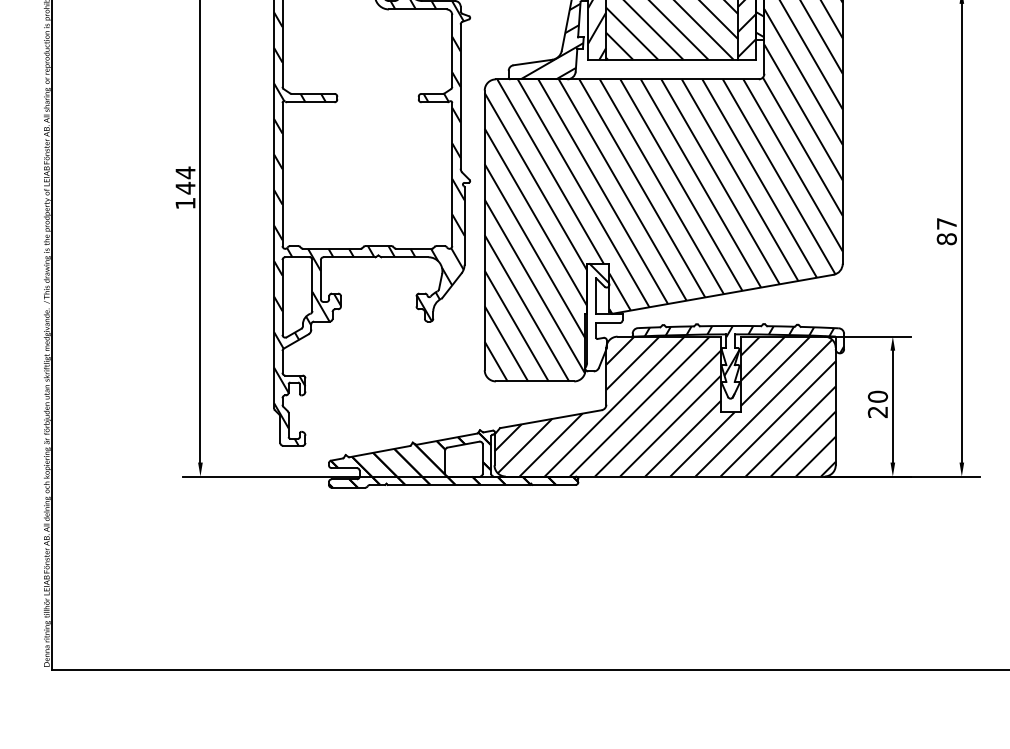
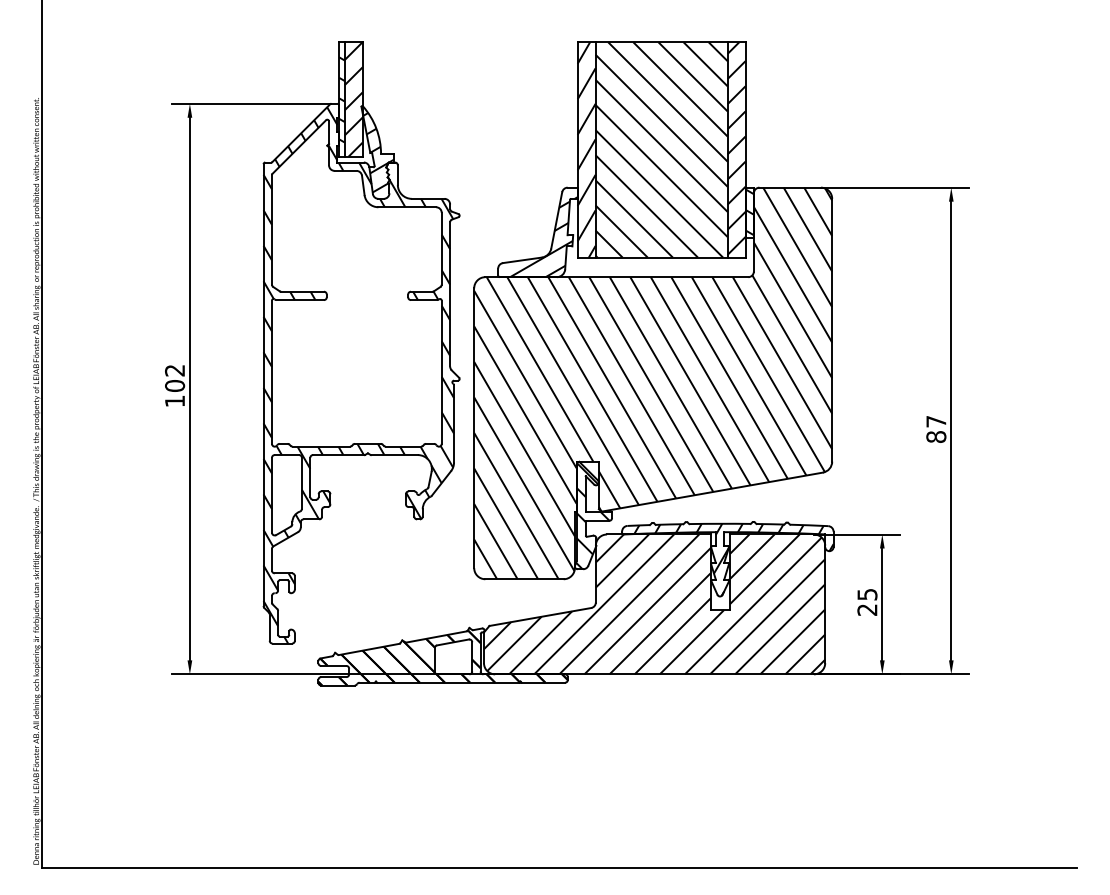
text: (186, 180) -> (175, 378), 144 -> 102
hatch: (603, 317) -> (592, 515), added
text: (878, 396) -> (867, 594), 20 -> 25

